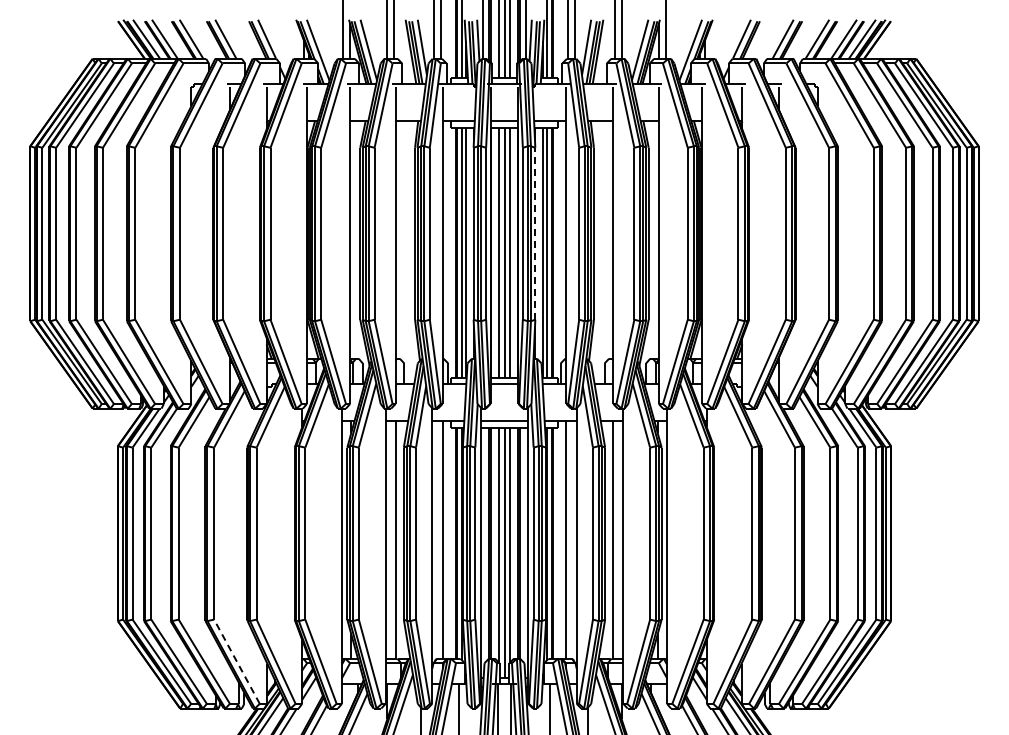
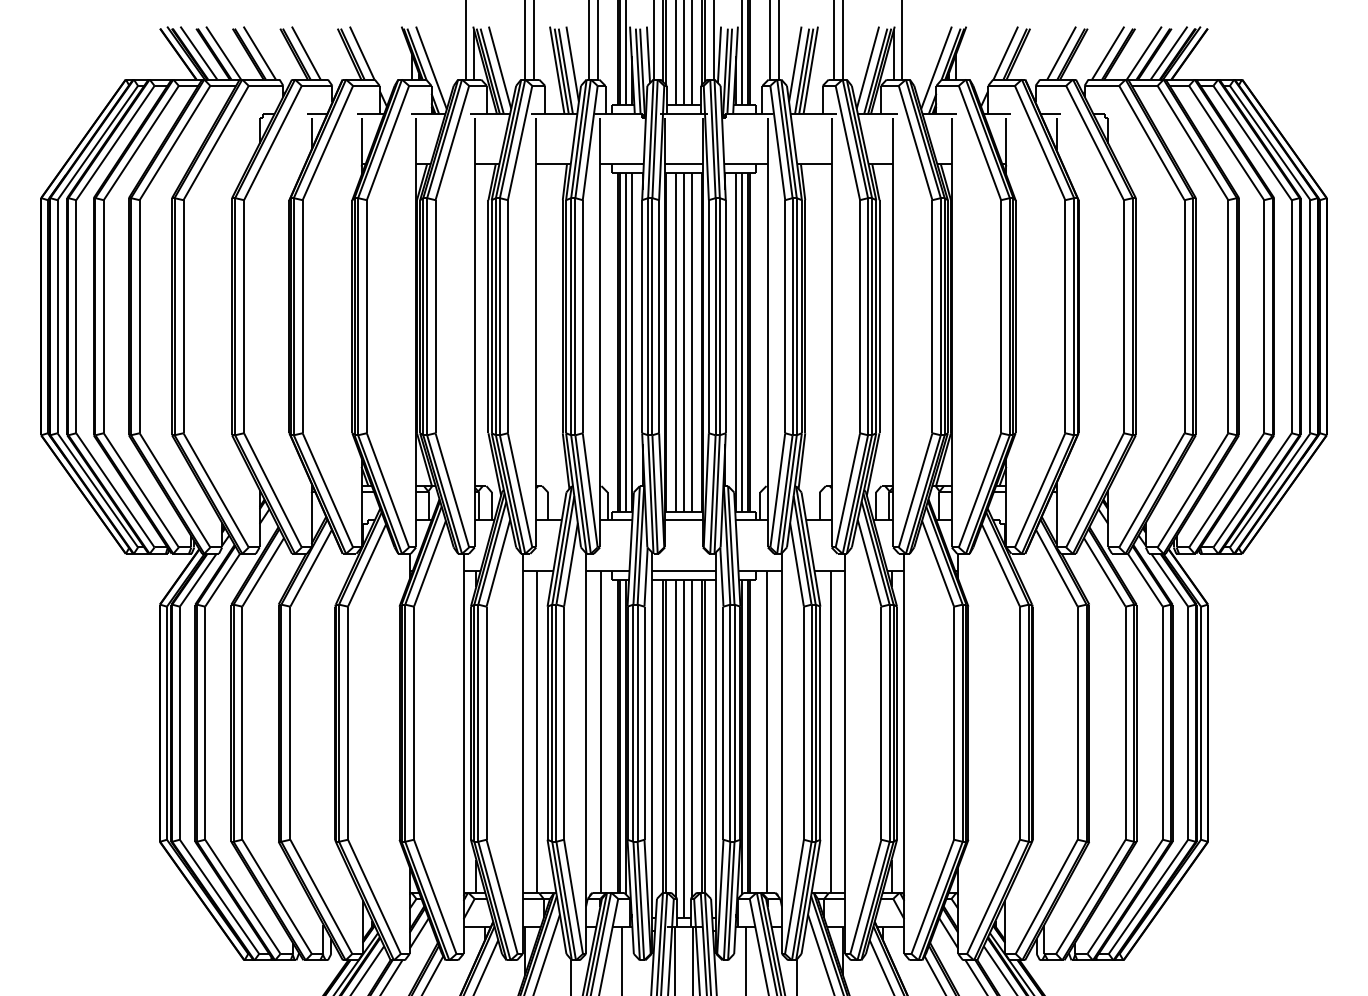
line: (535, 233) -> (726, 316), dashed -> solid
line: (236, 661) -> (320, 896), dashed -> solid

